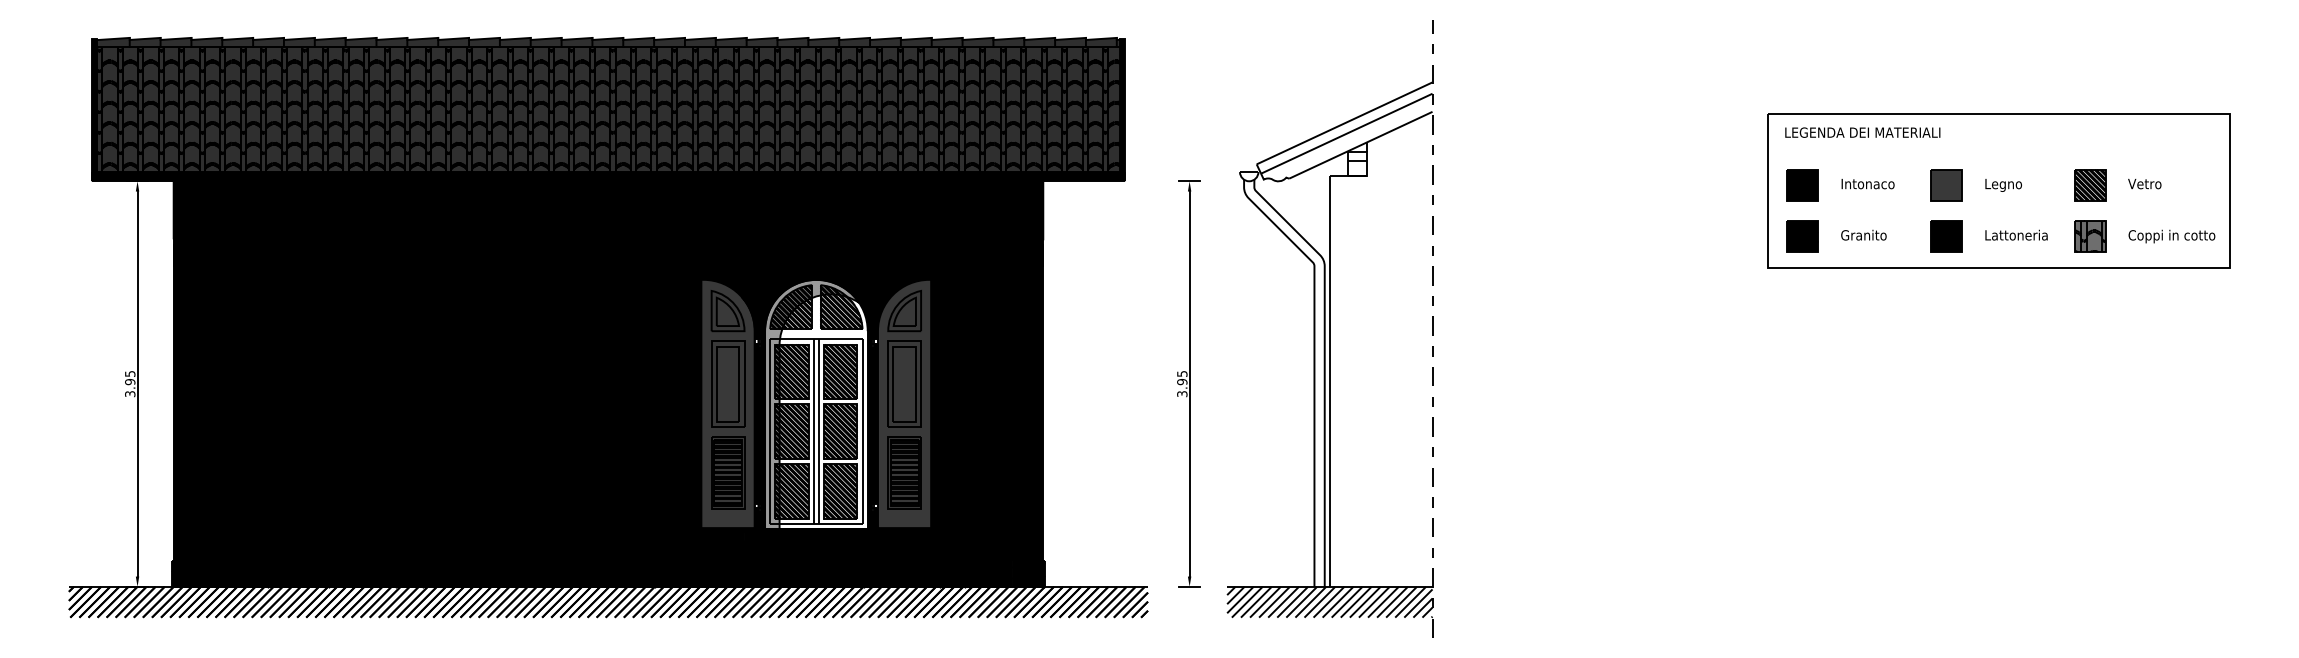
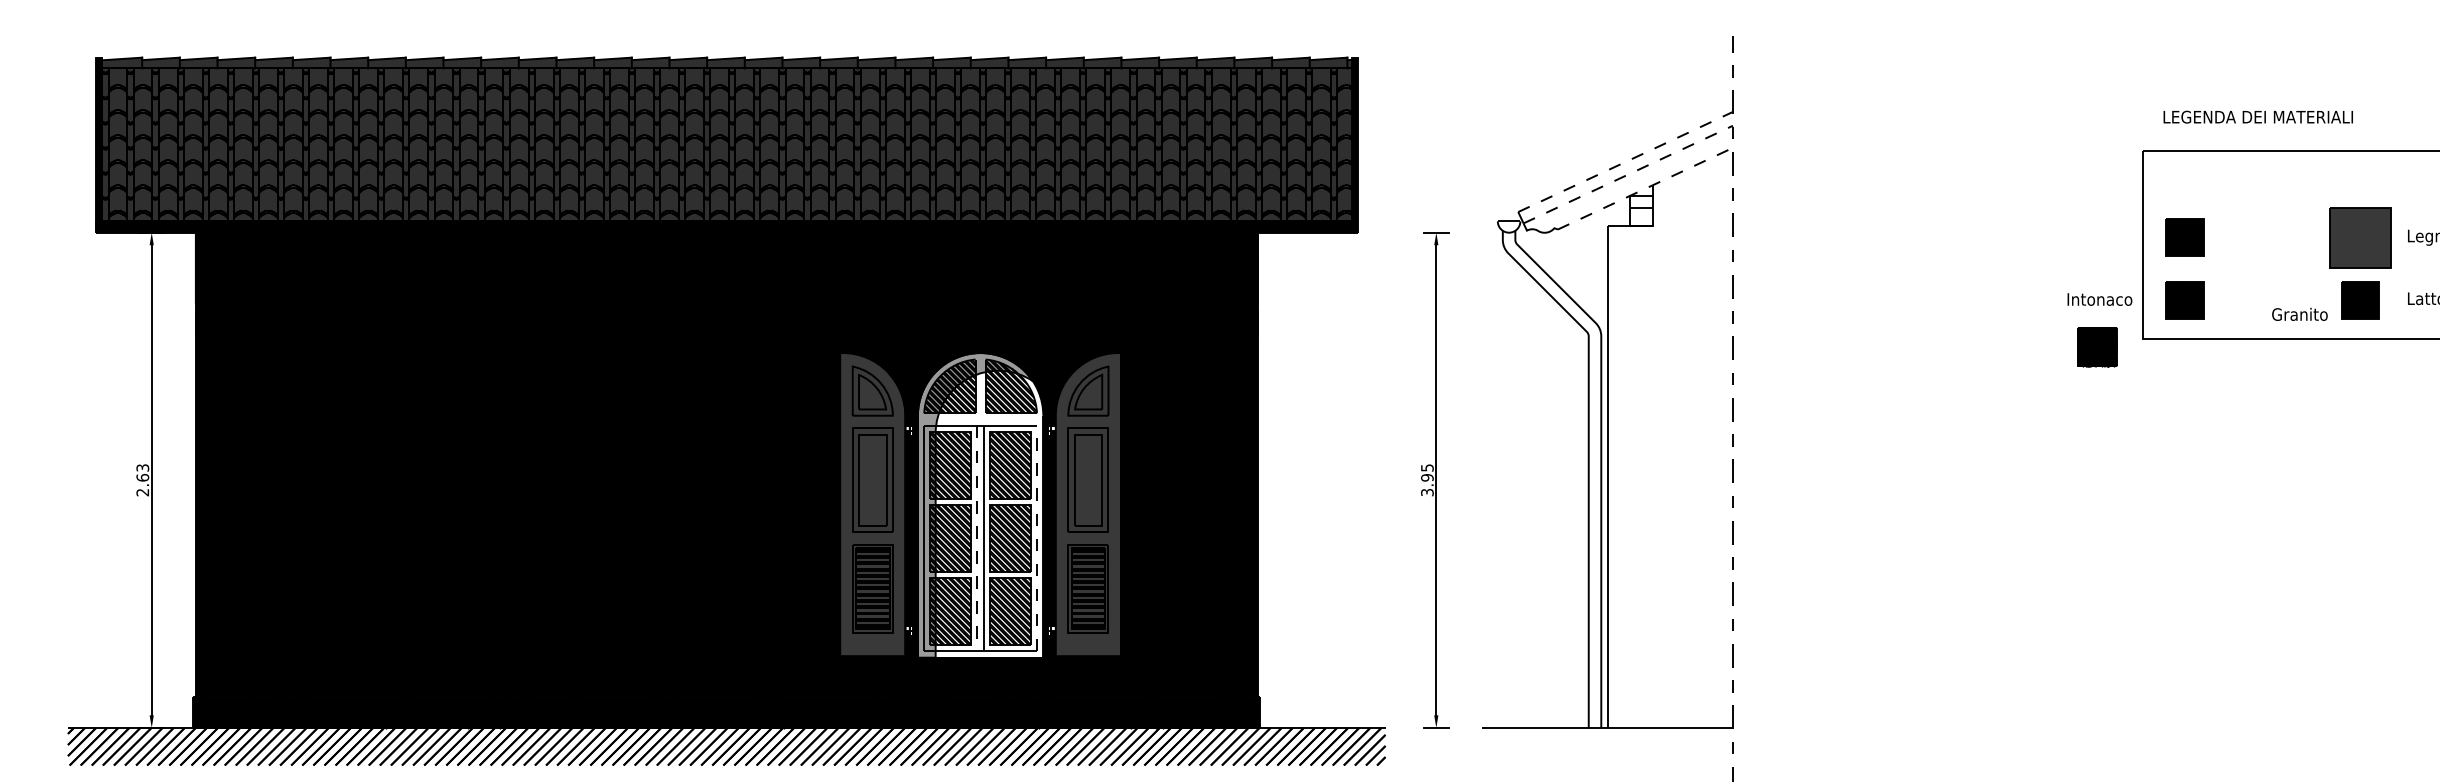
line: (1344, 123) -> (1625, 162), solid -> dashed
text: (1862, 132) -> (2257, 116), moved
line: (1346, 133) -> (1627, 174), solid -> dashed
line: (1361, 145) -> (1646, 188), solid -> dashed
text: (1867, 184) -> (2099, 300), moved
part: (1946, 185) -> (2360, 237), size x1.6
text: (1863, 234) -> (2299, 313), moved
part: (1730, 274) -> (2096, 346), added
text: (130, 384) -> (143, 480), 3.95 -> 2.63
line: (862, 431) -> (1036, 538), solid -> dashed
line: (813, 432) -> (977, 539), solid -> dashed
hatch: (1329, 601) -> (1607, 745), removed

